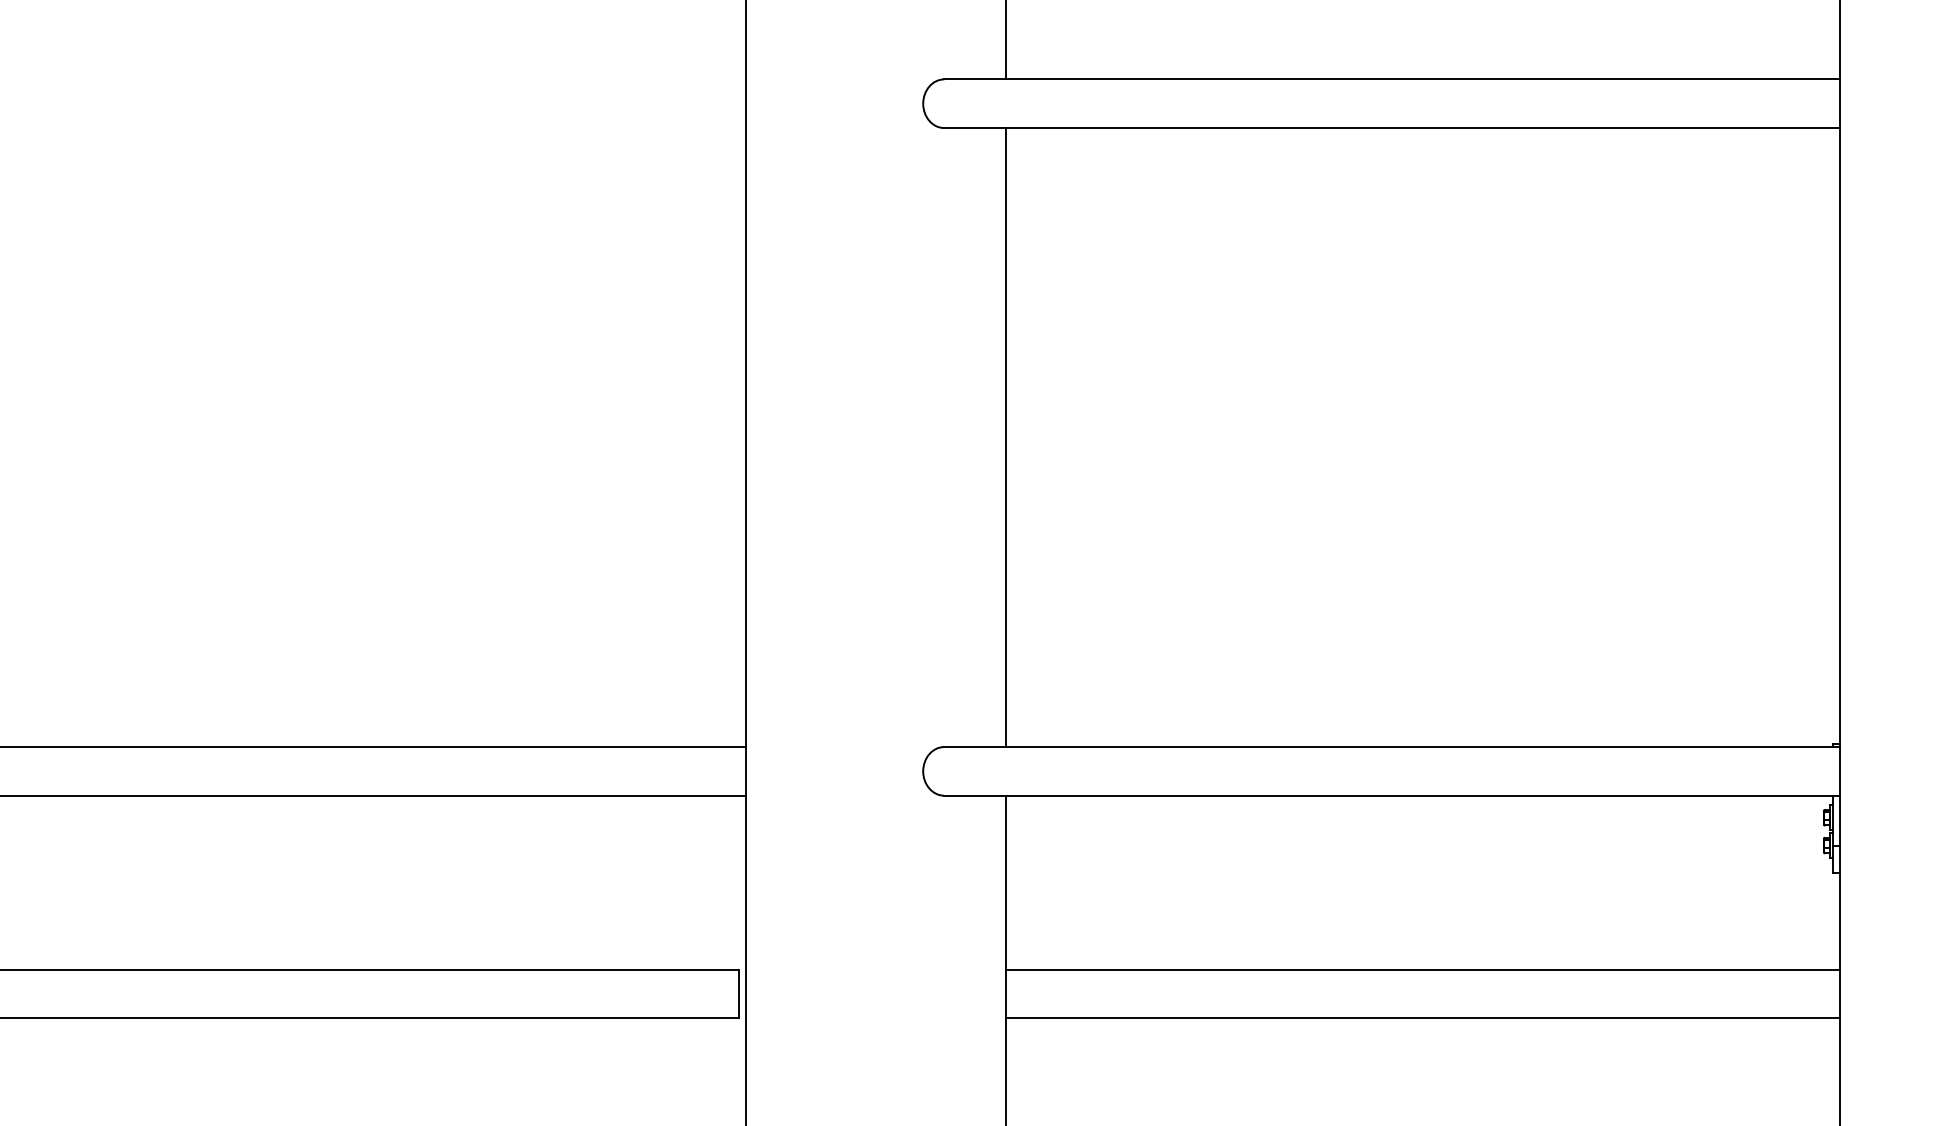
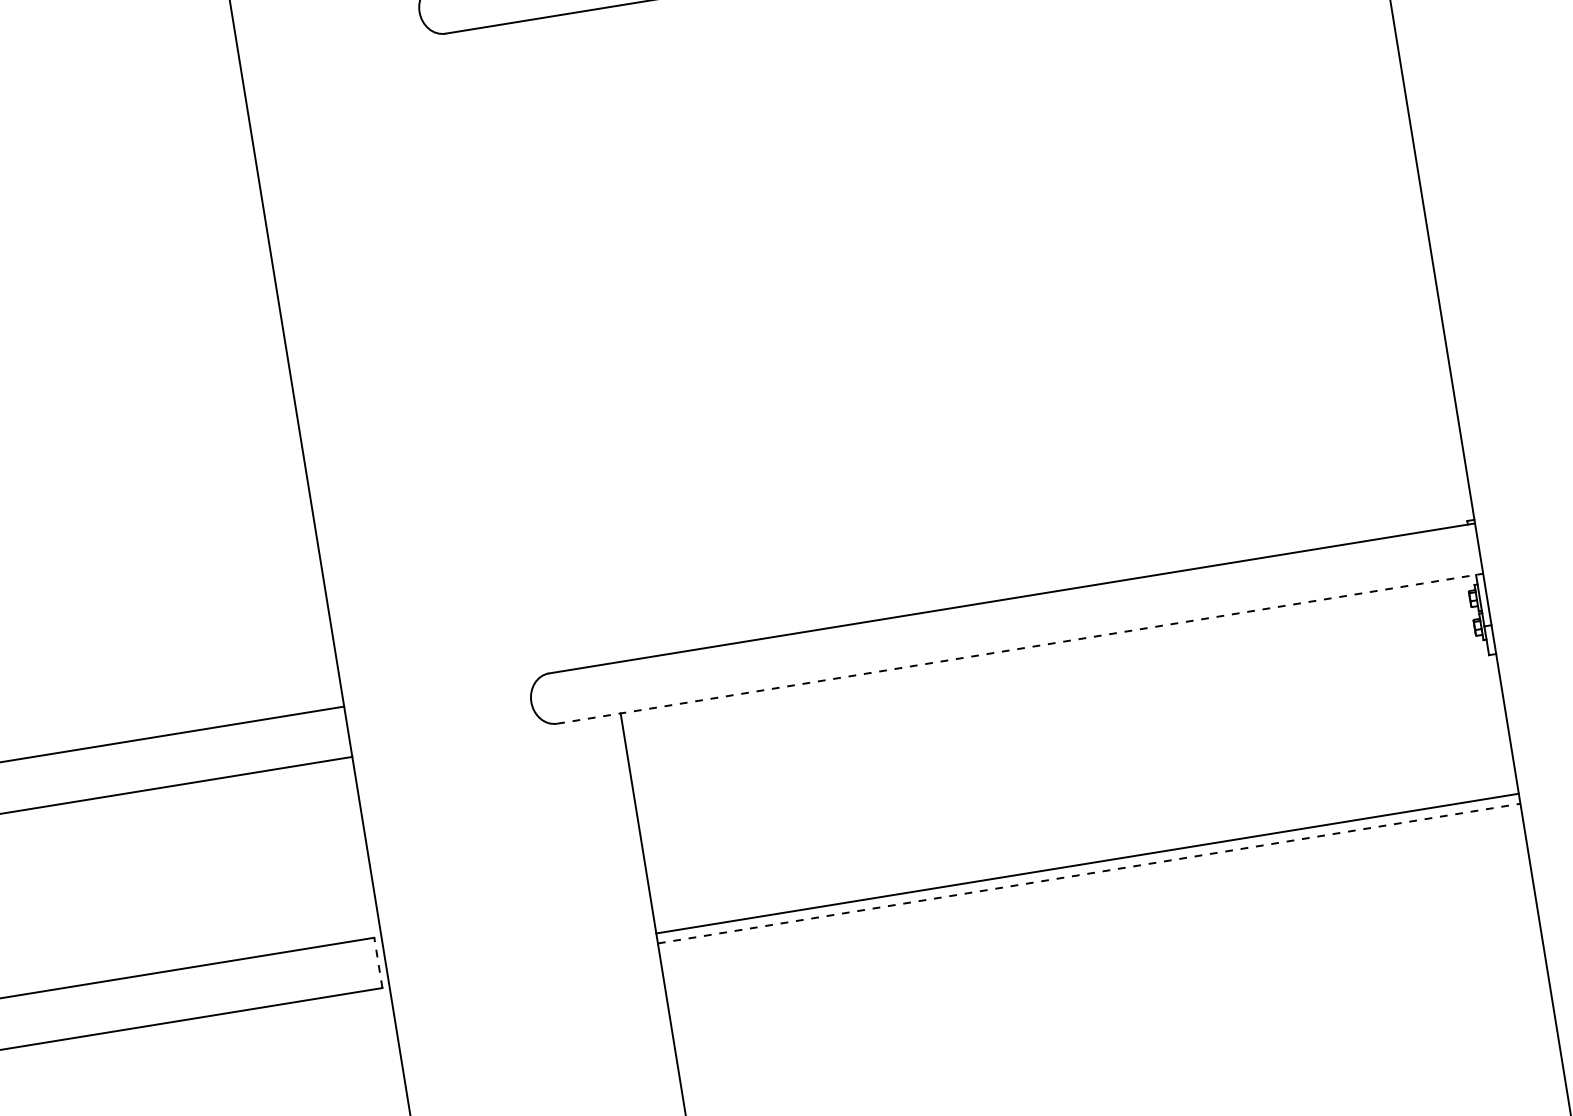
line: (1005, 437) -> (560, 343), removed
line: (1392, 795) -> (1020, 648), solid -> dashed
line: (1422, 969) -> (1087, 863), moved
line: (739, 993) -> (378, 962), solid -> dashed
line: (1423, 1018) -> (1089, 873), solid -> dashed

